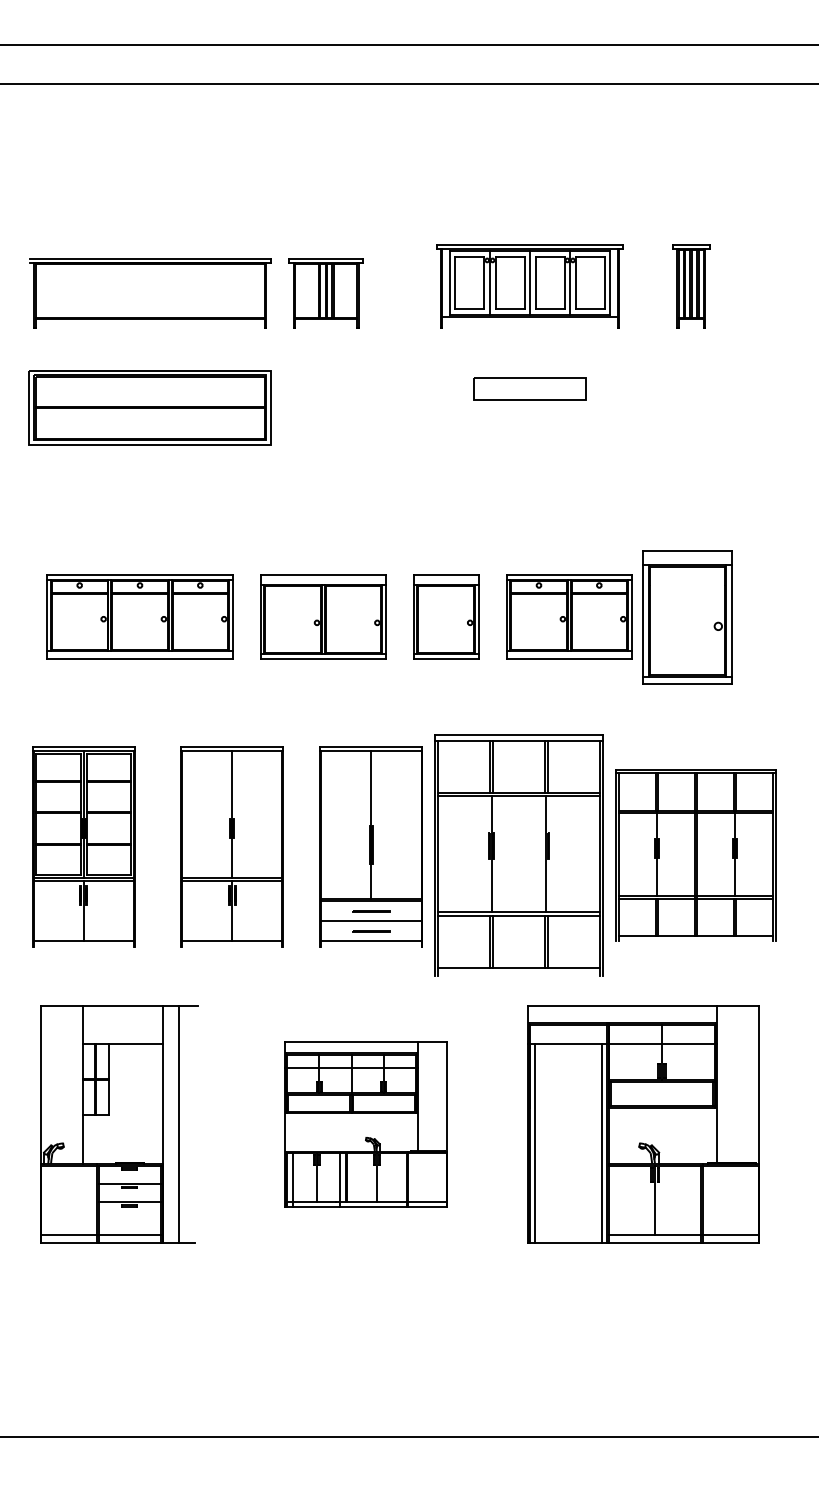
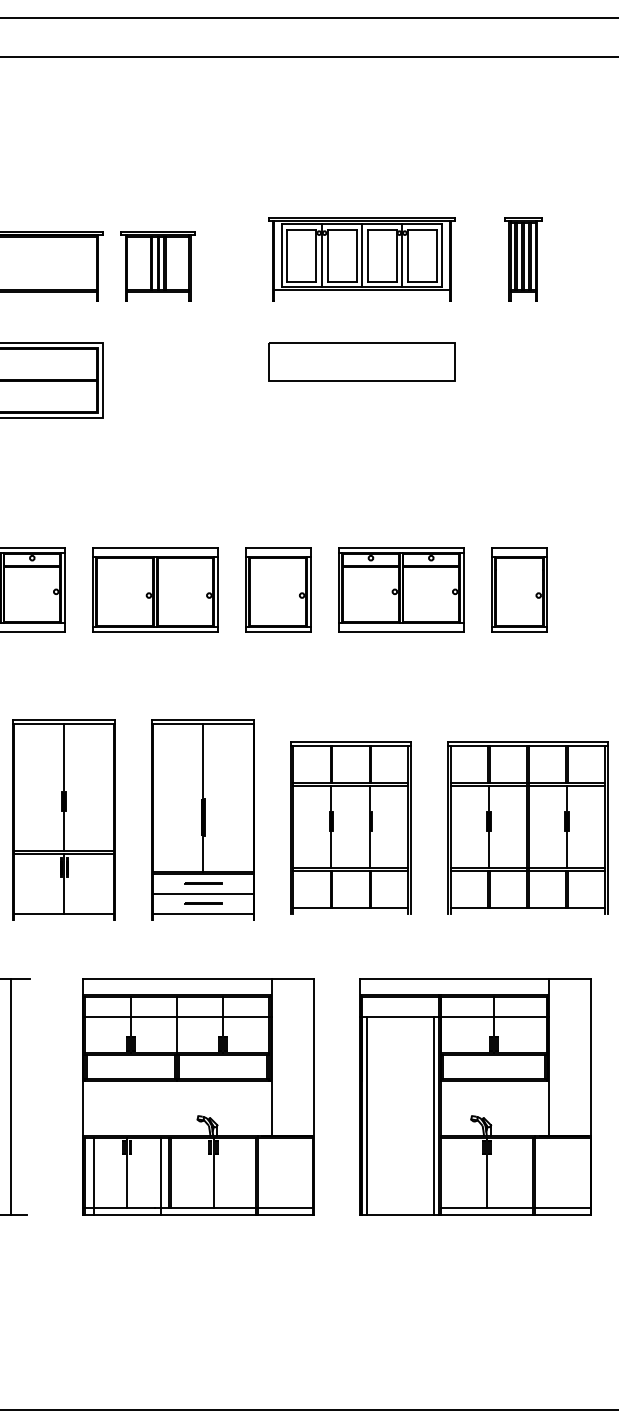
part: (529, 389) -> (361, 362), size x1.67
part: (687, 616) -> (519, 589), size x0.62
part: (518, 855) -> (350, 828), size x0.71
part: (366, 1124) -> (198, 1097), size x1.43

